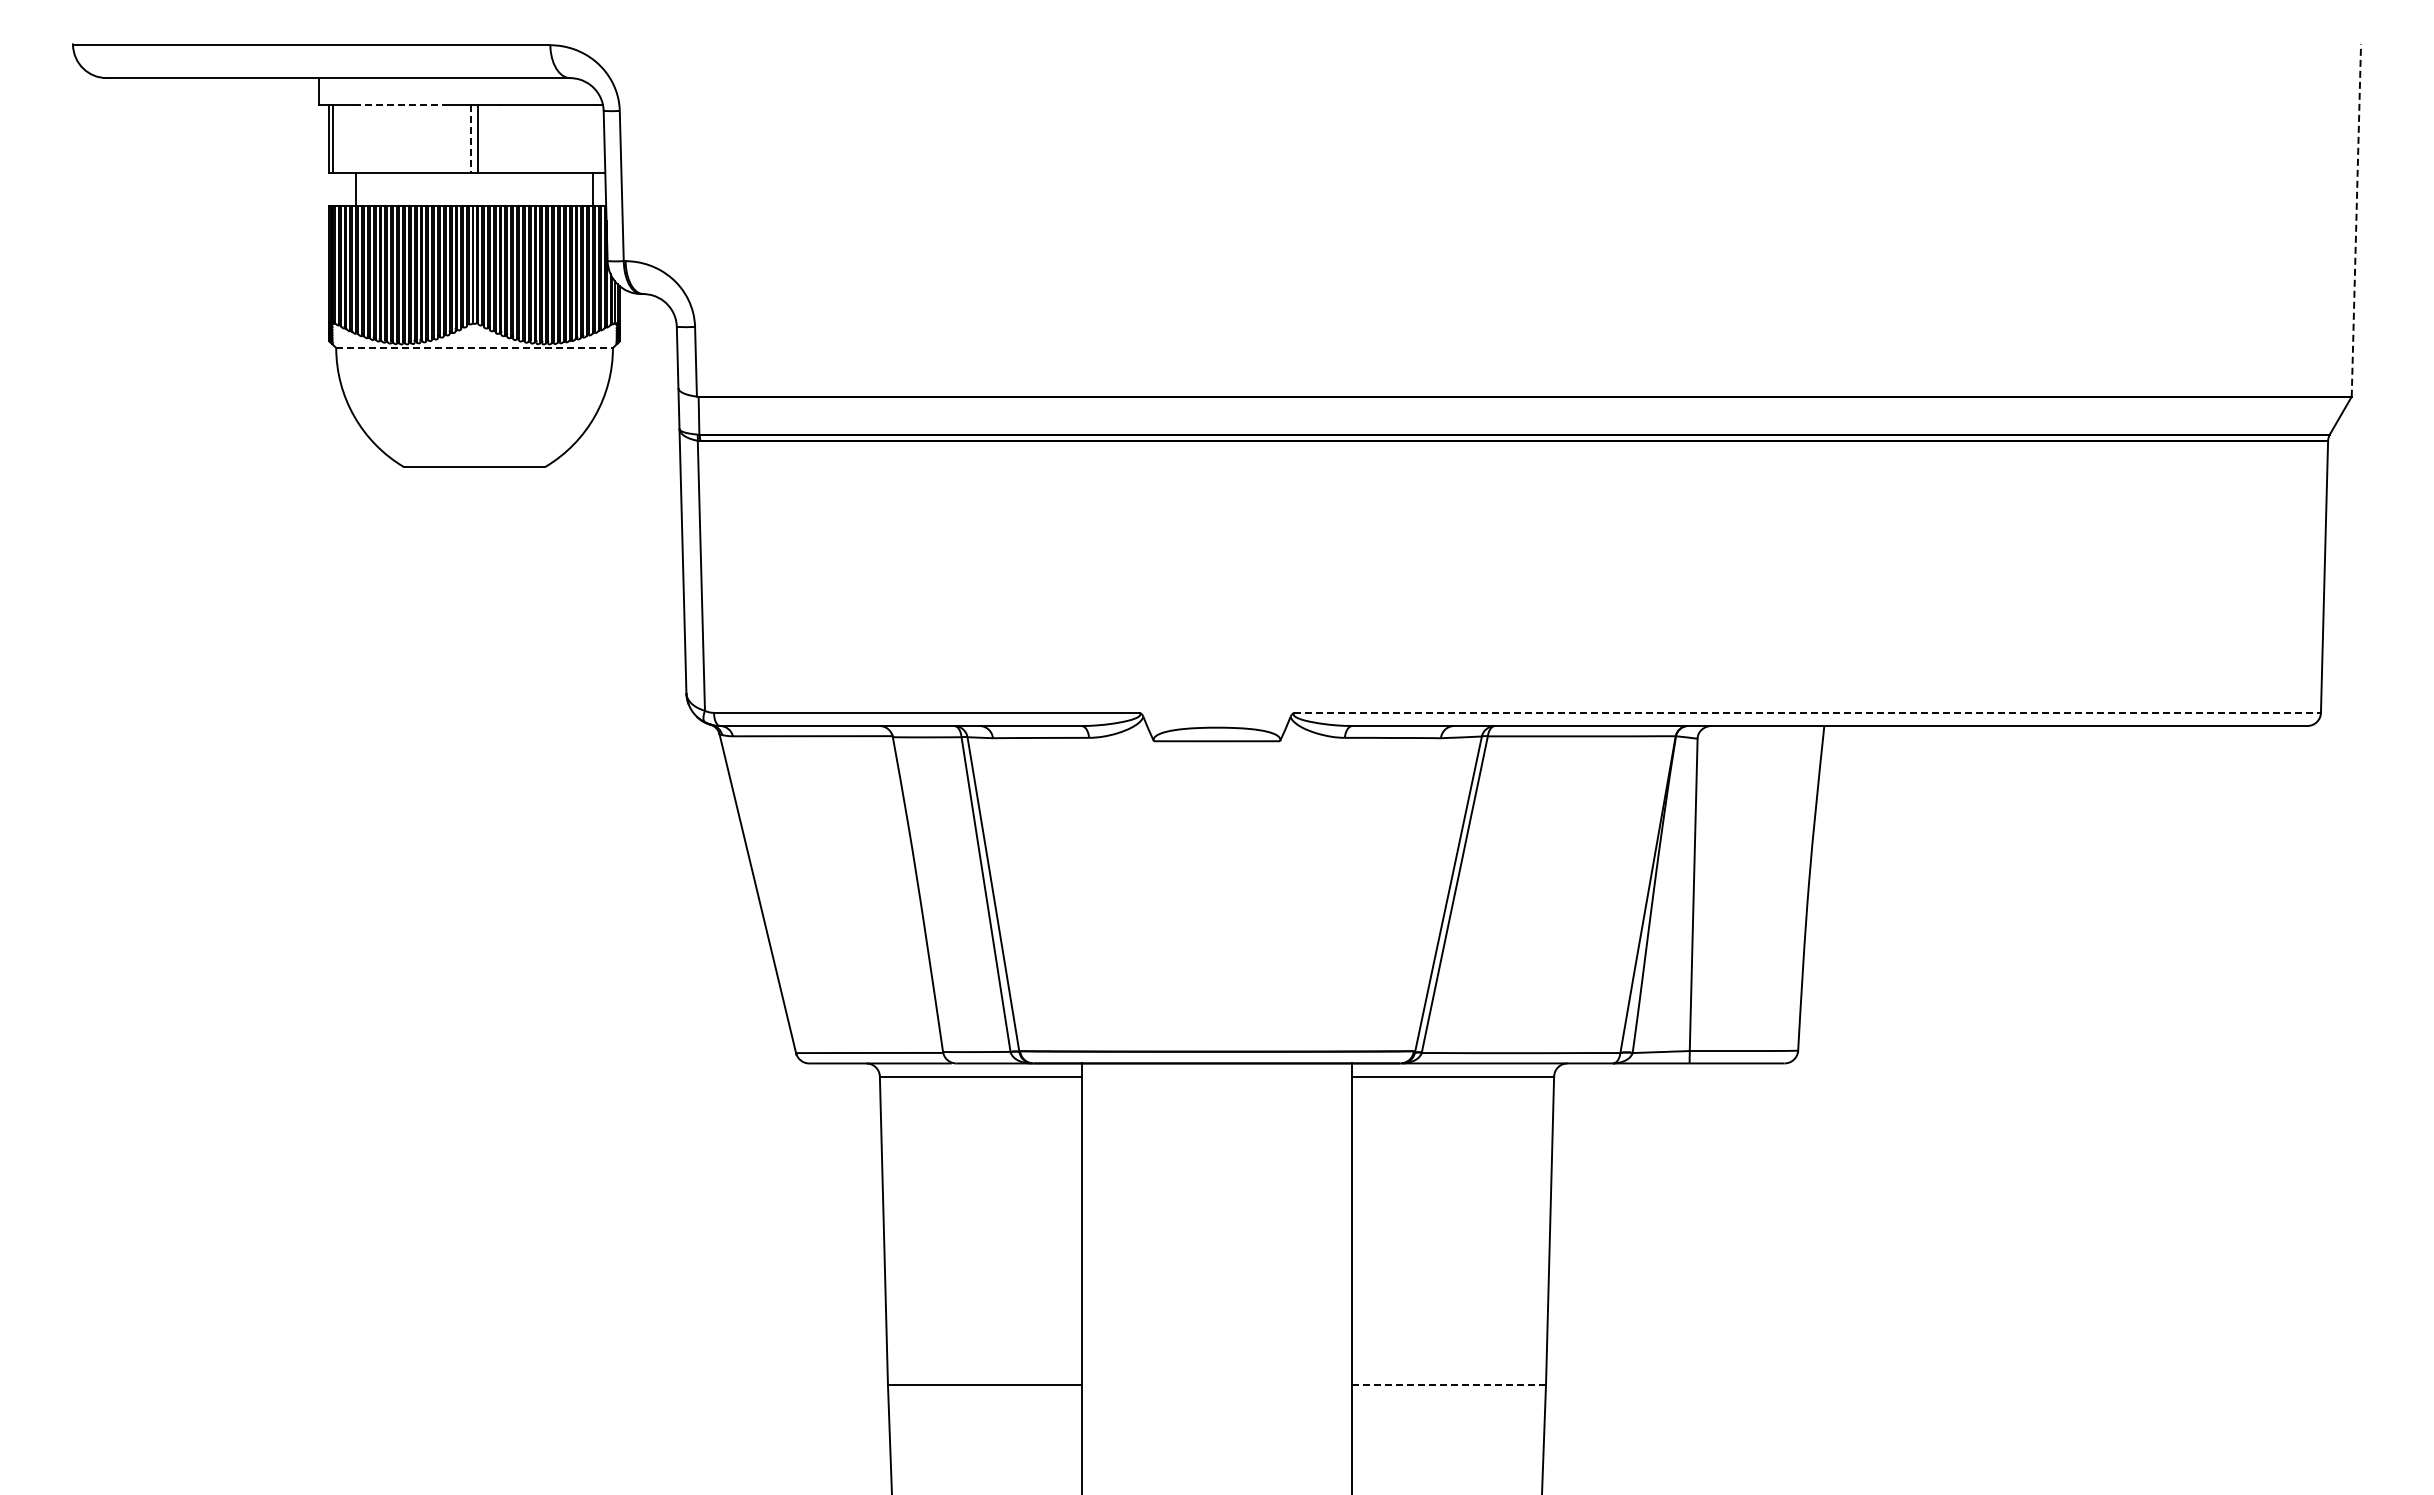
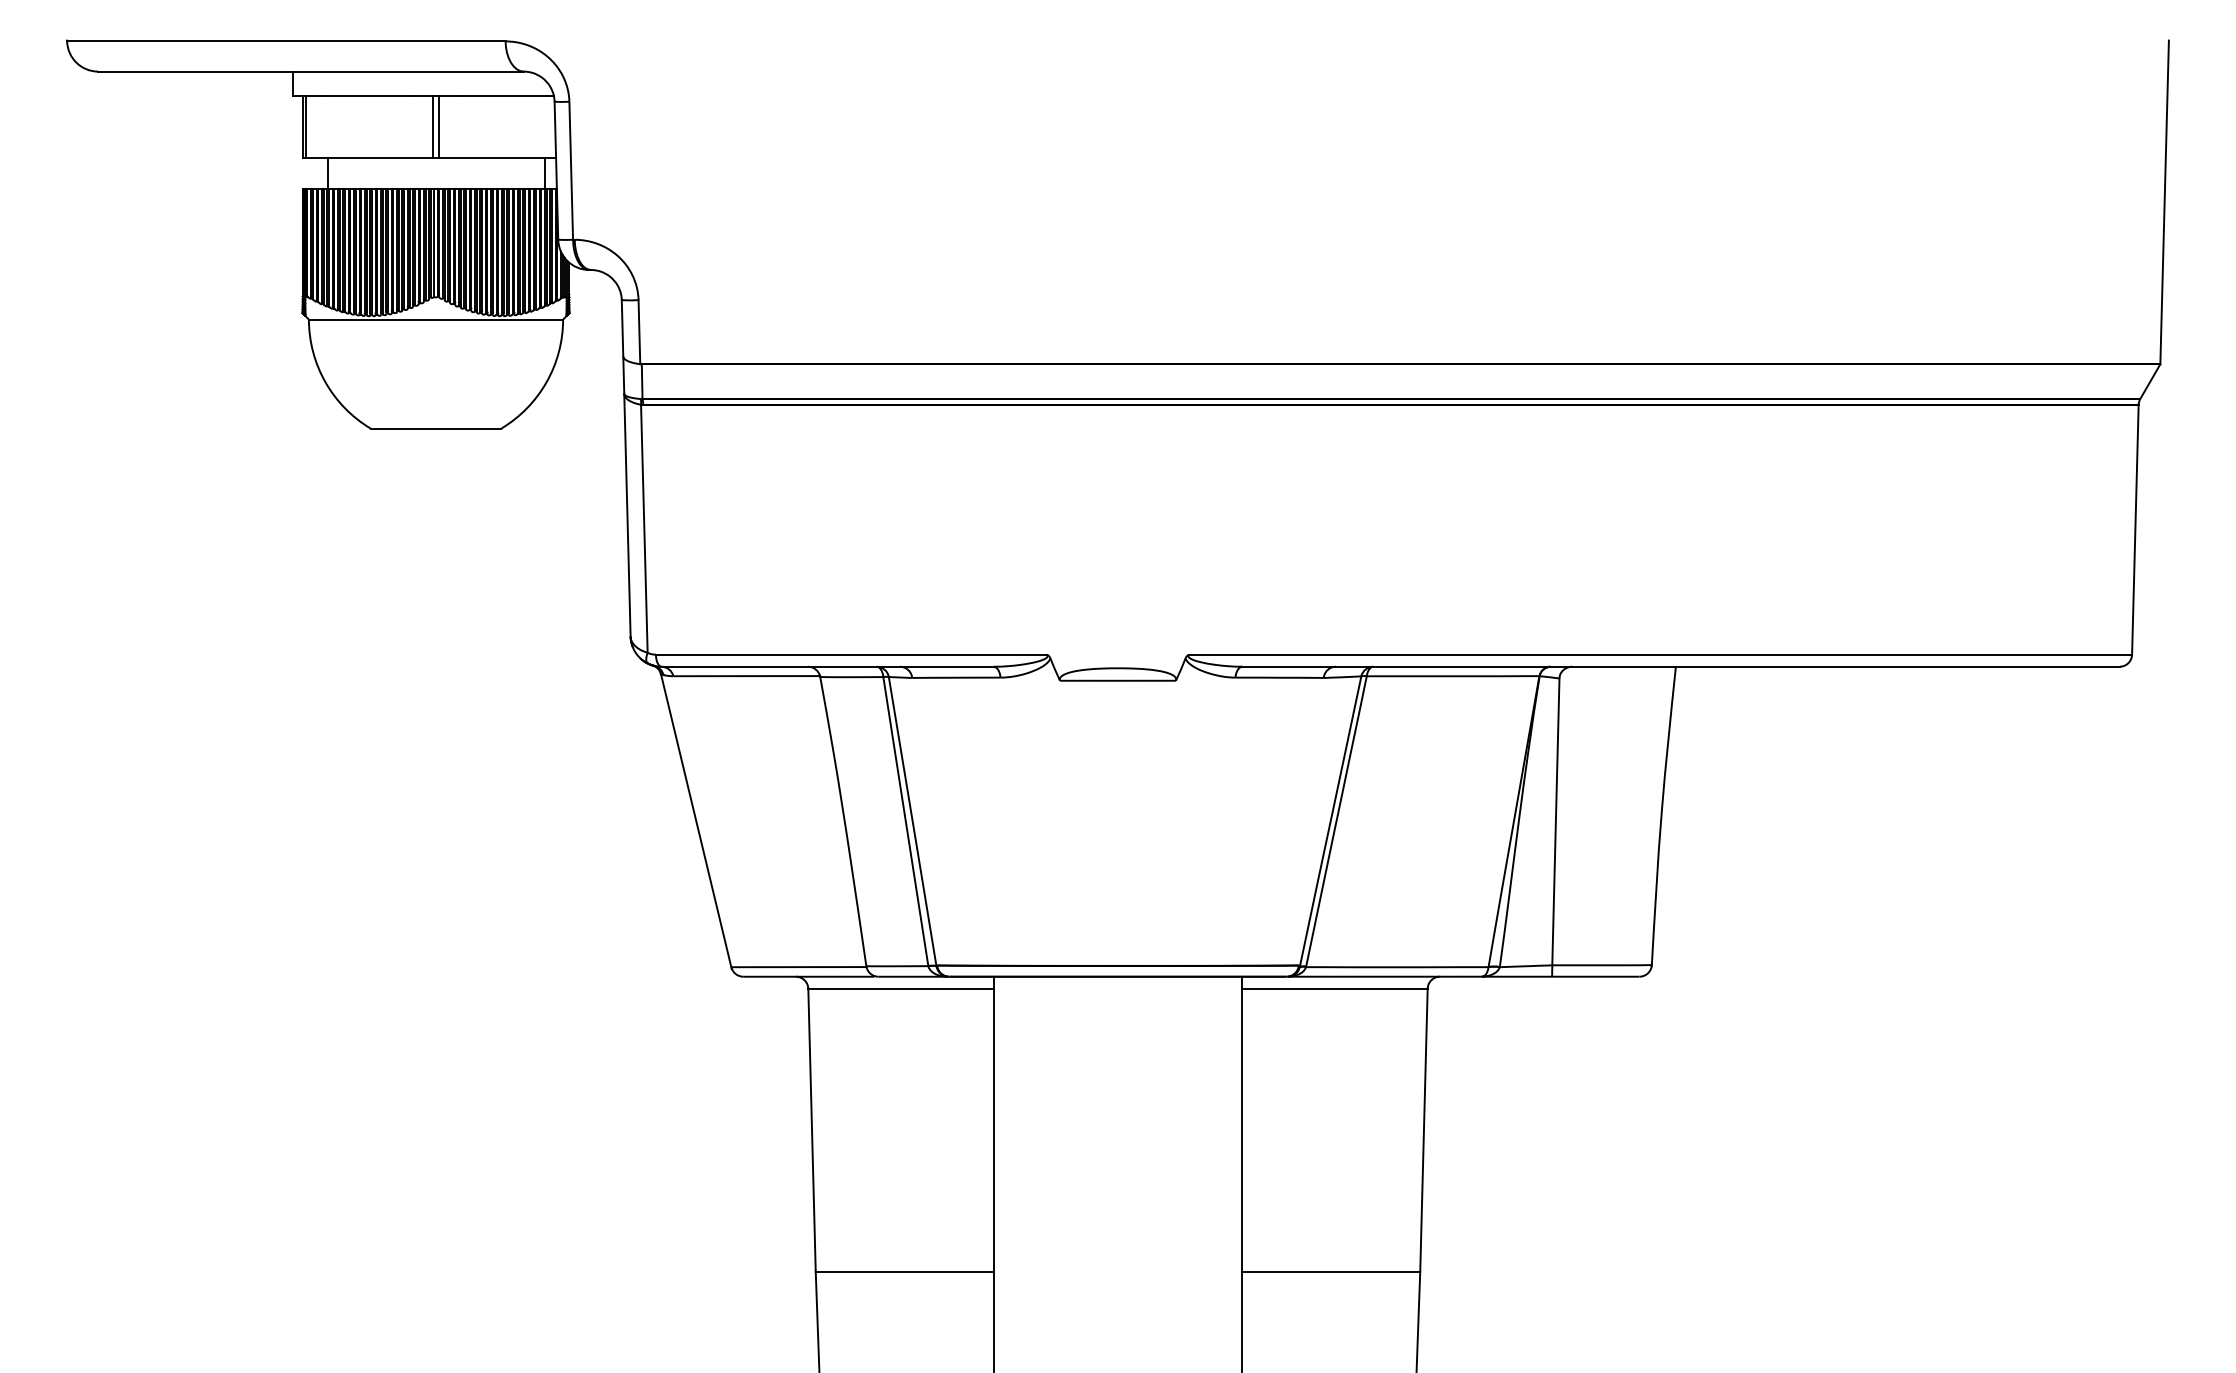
line: (402, 105) -> (369, 96), dashed -> solid
line: (471, 138) -> (433, 127), dashed -> solid
line: (2356, 220) -> (2164, 202), dashed -> solid
line: (475, 348) -> (436, 319), dashed -> solid
line: (1808, 712) -> (1661, 654), dashed -> solid
line: (1448, 1384) -> (1330, 1271), dashed -> solid

